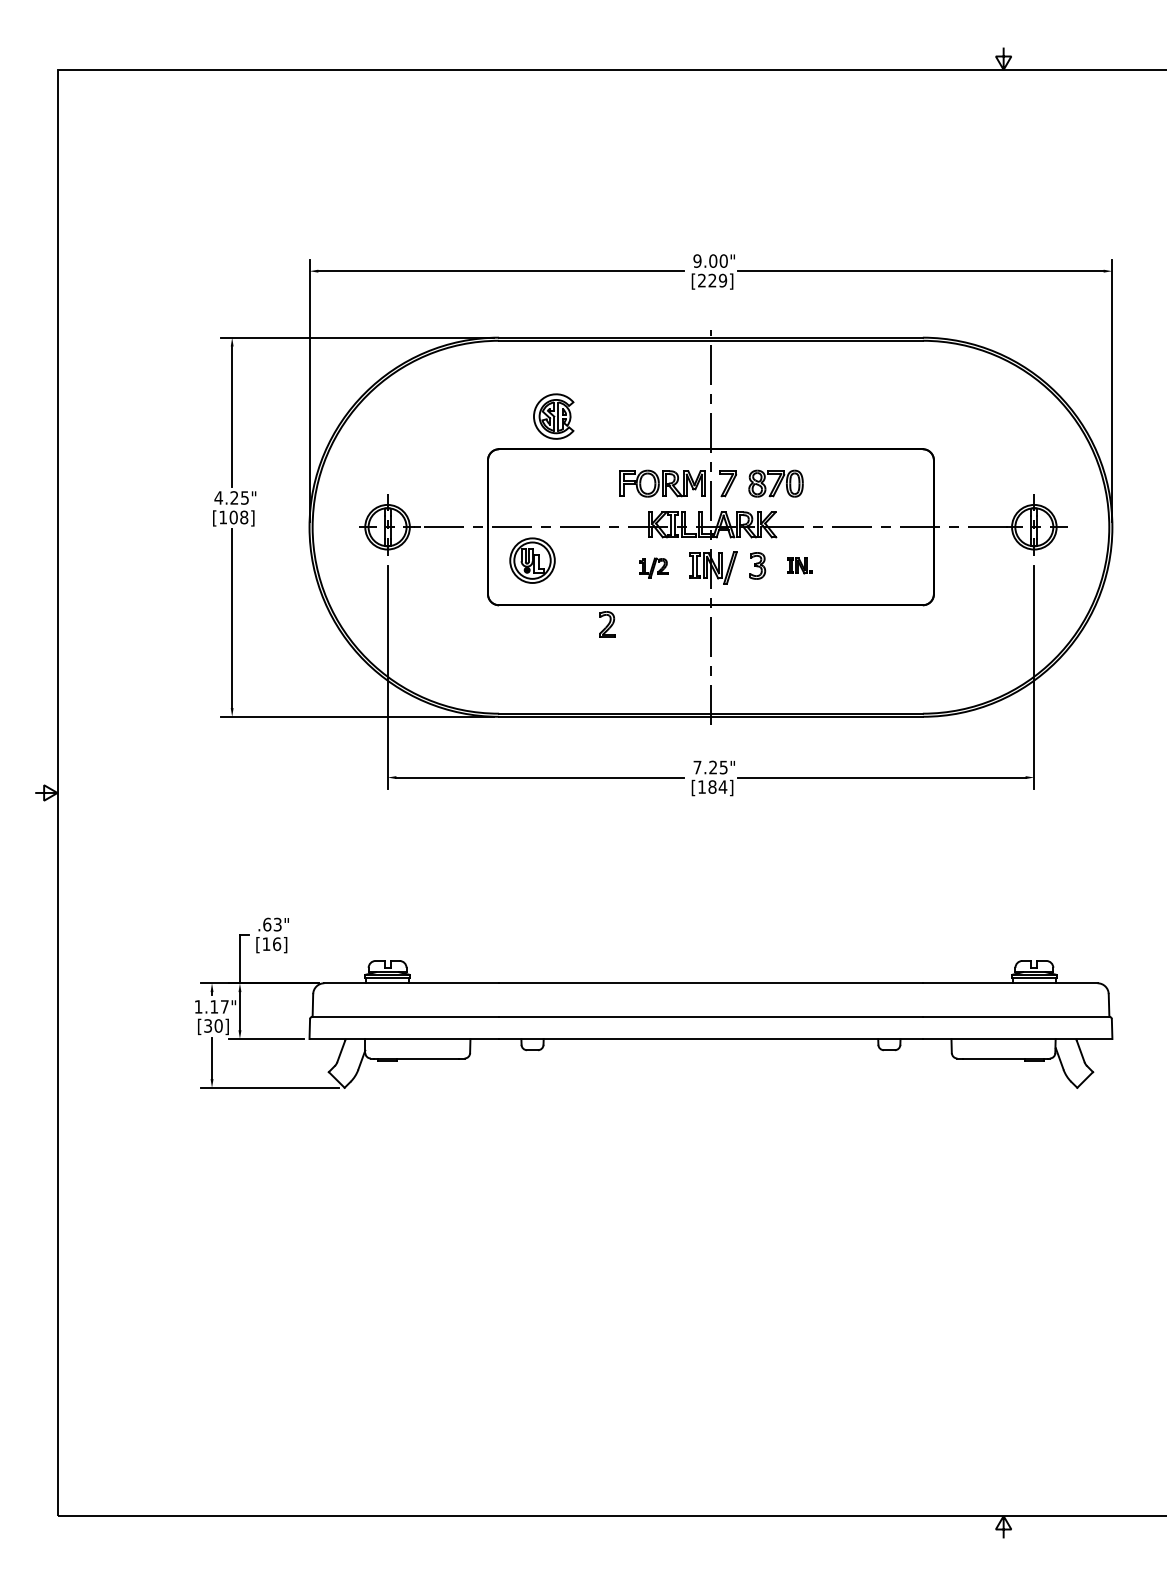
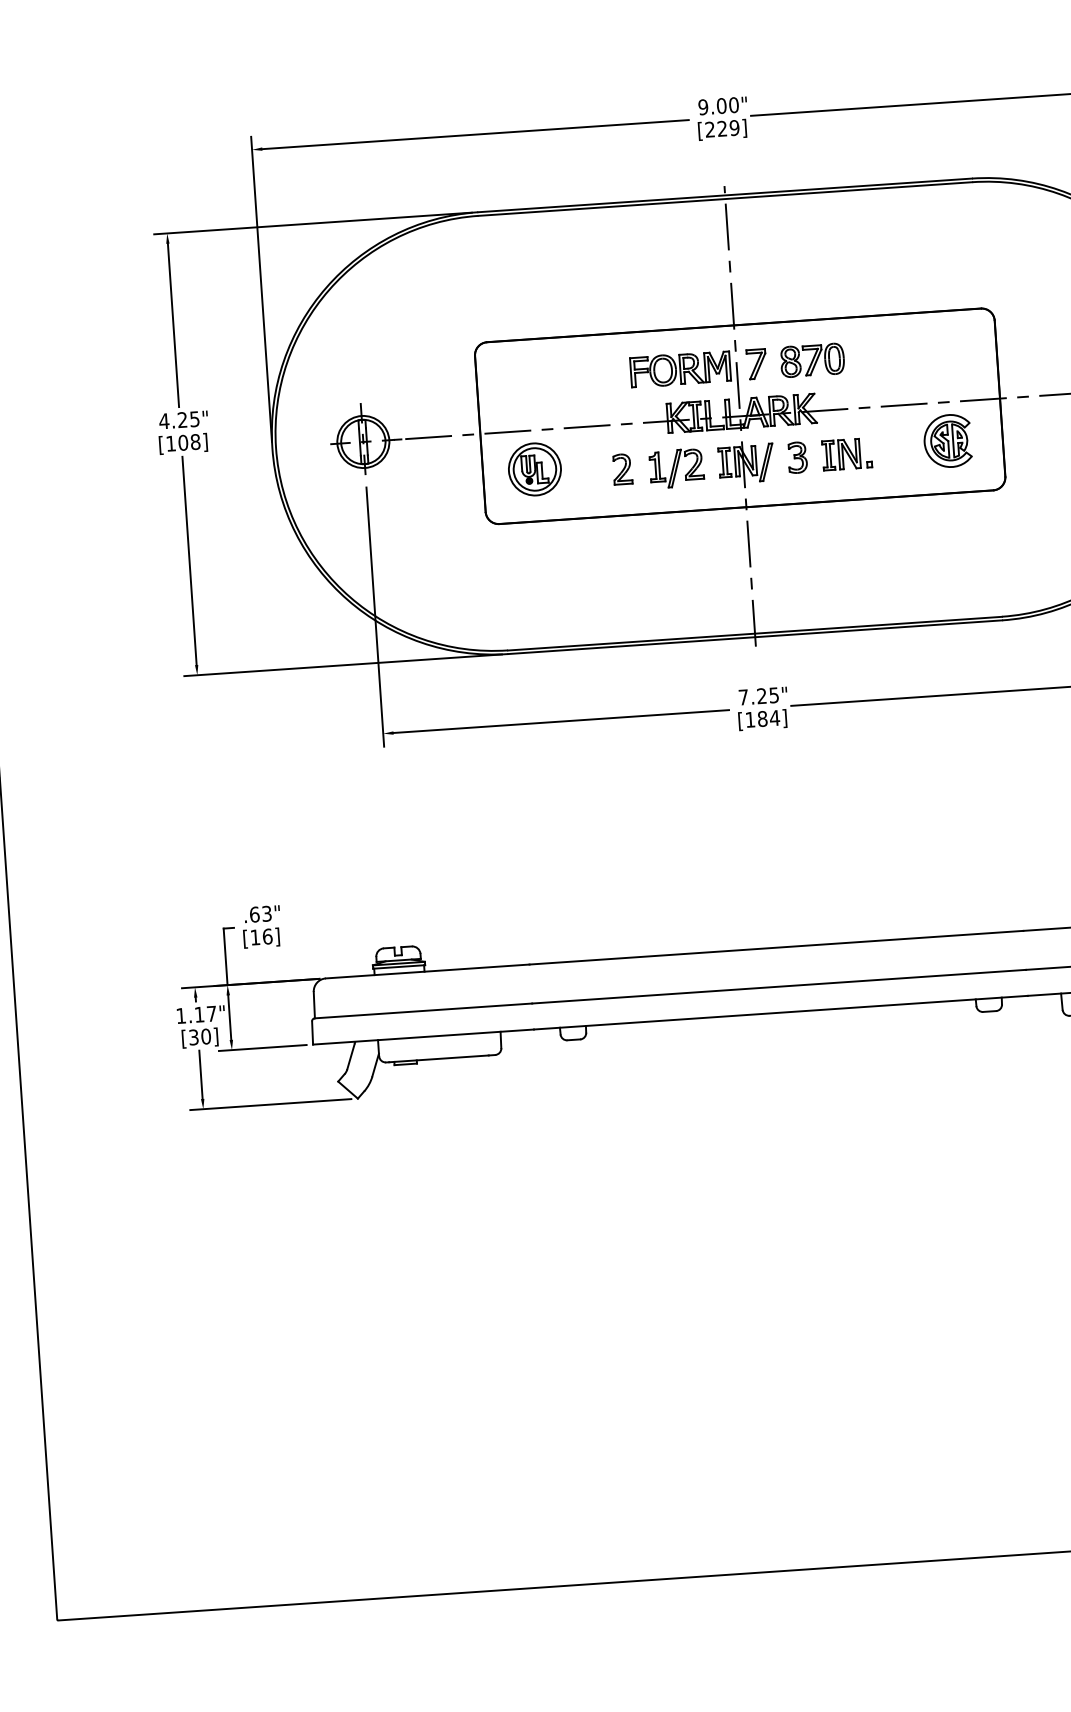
part: (553, 416) -> (947, 441), moved
part: (799, 565) -> (846, 453), size x1.67
part: (653, 567) -> (676, 467), size x1.67
part: (607, 624) -> (622, 469), moved

